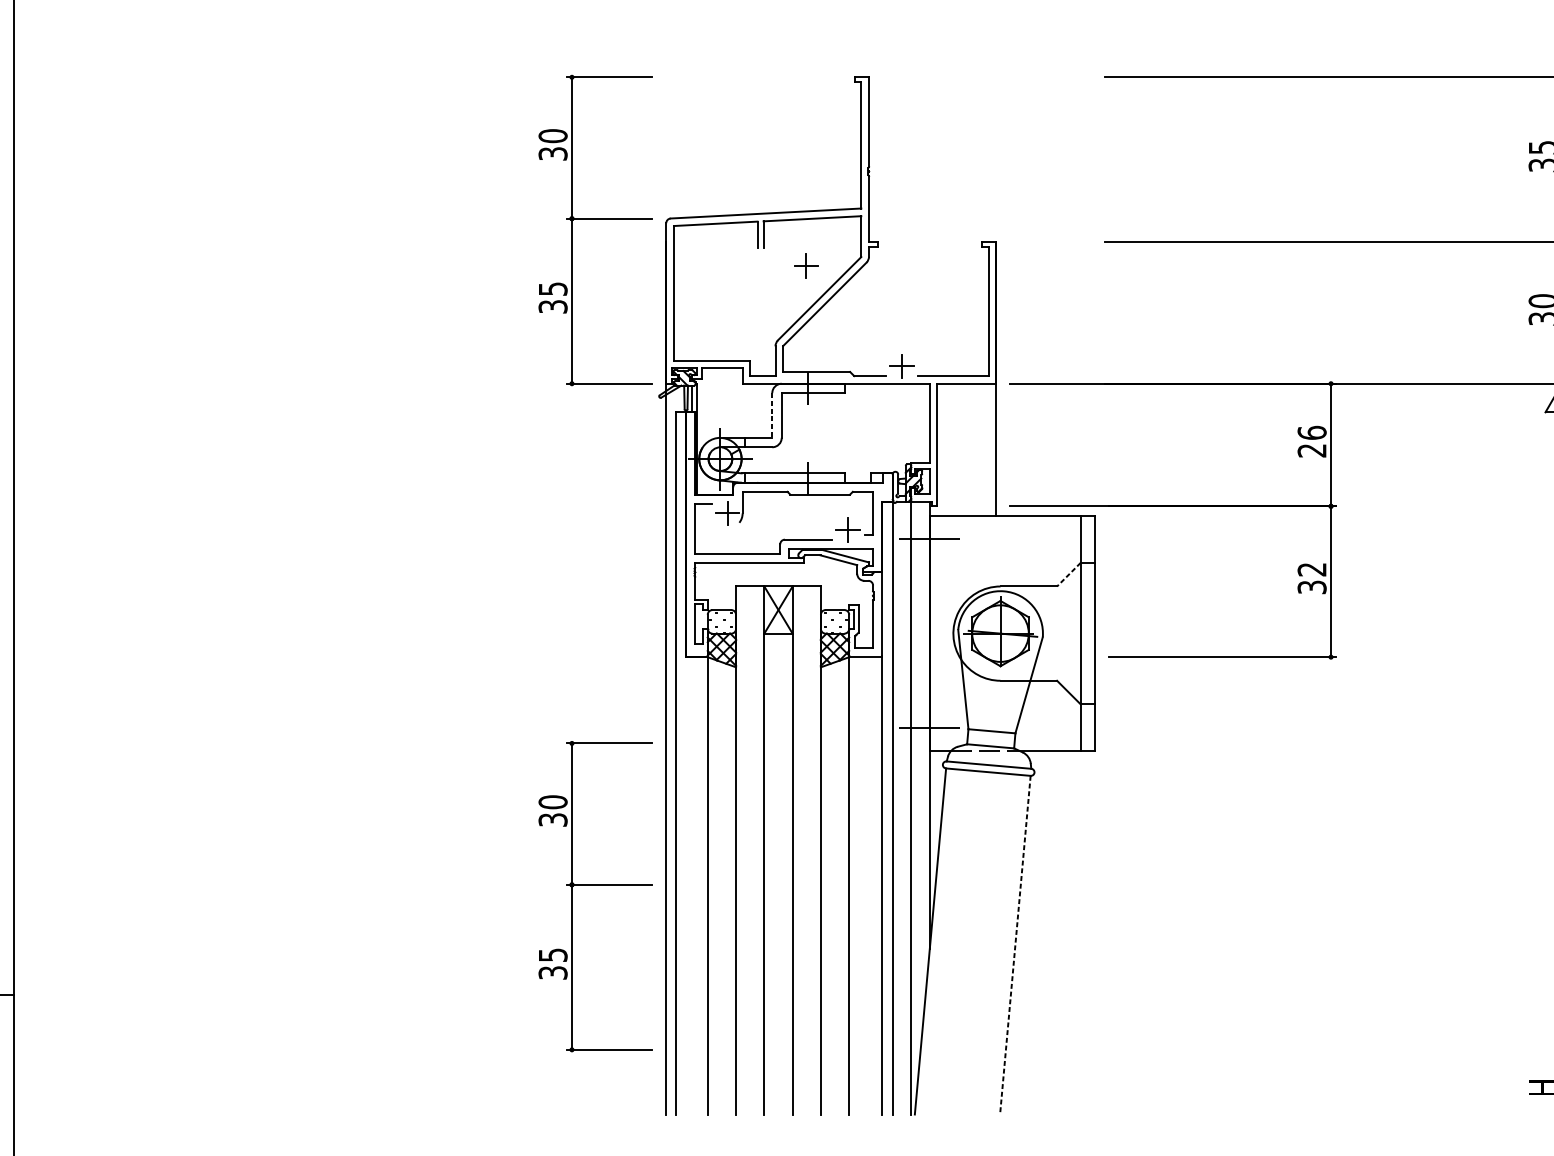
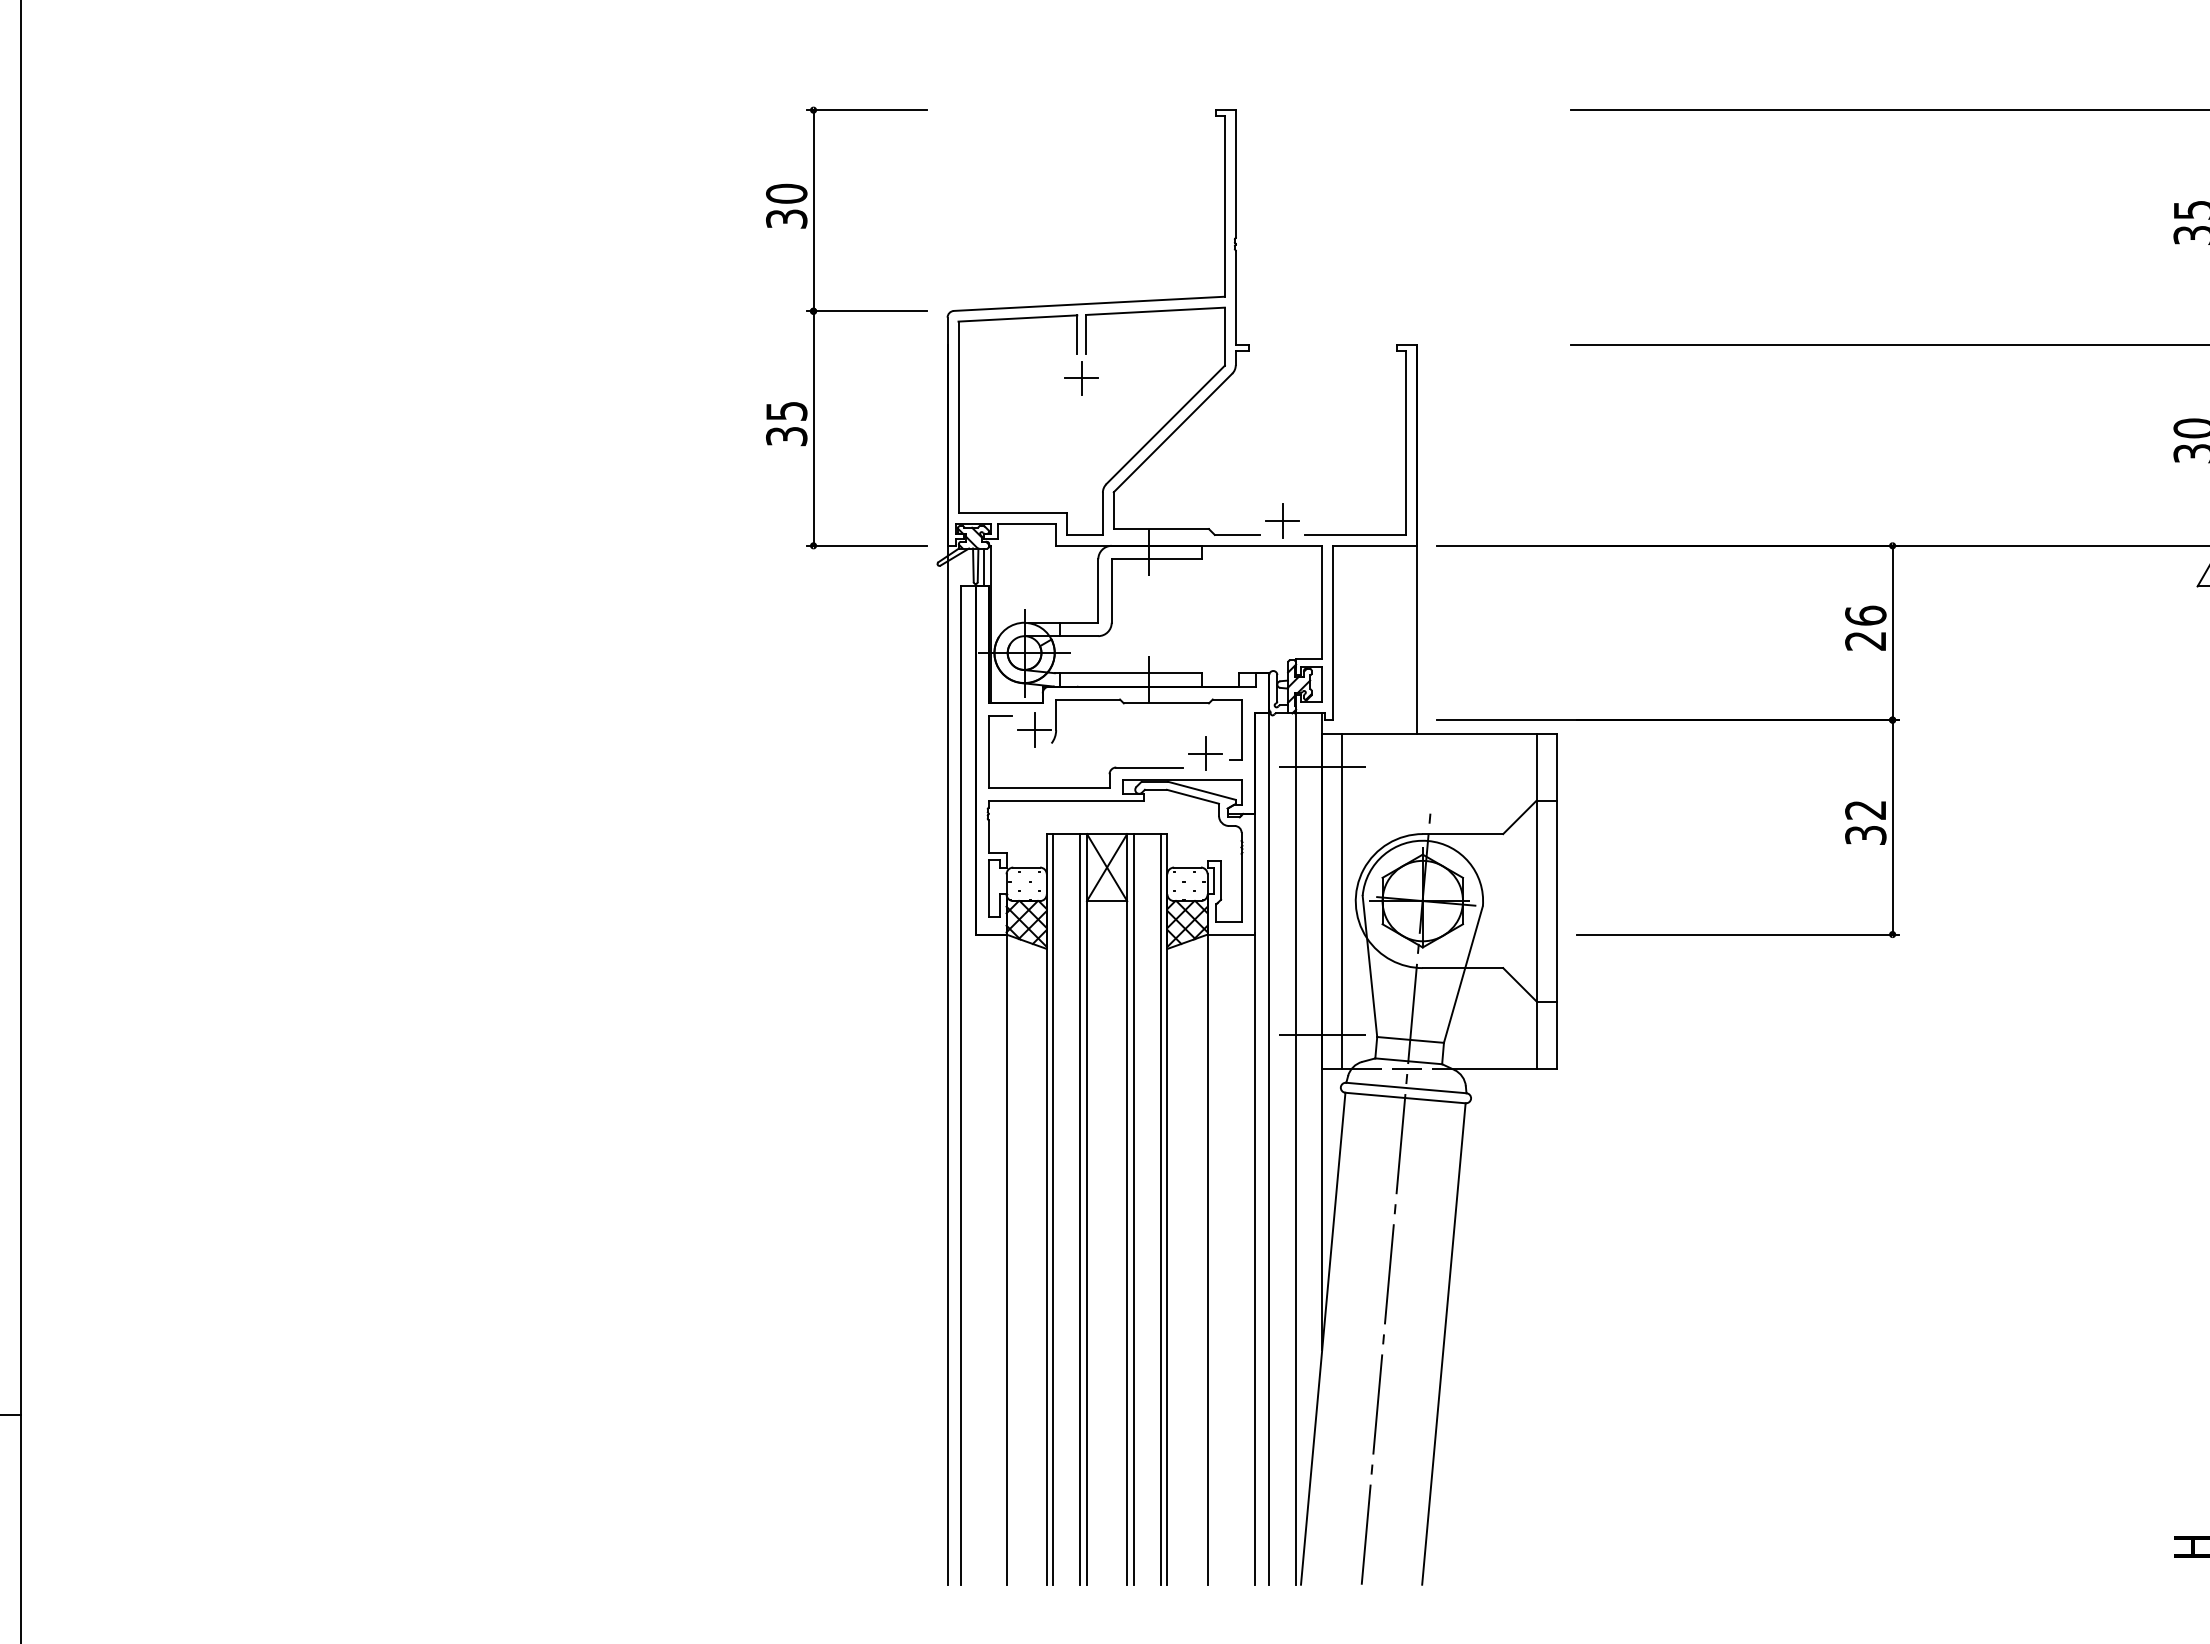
part: (806, 266) -> (1081, 378), moved
line: (772, 415) -> (1098, 591), dashed -> solid
line: (1068, 574) -> (1519, 817), dashed -> solid
line: (944, 633) -> (1342, 900), added
line: (981, 840) -> (1395, 1195), added
line: (740, 850) -> (1053, 1209), added
line: (759, 850) -> (1080, 1209), added
line: (797, 850) -> (1133, 1209), added
line: (816, 850) -> (1160, 1209), added
part: (595, 885) -> (846, 1258), removed
line: (1015, 945) -> (1443, 1344), dashed -> solid

